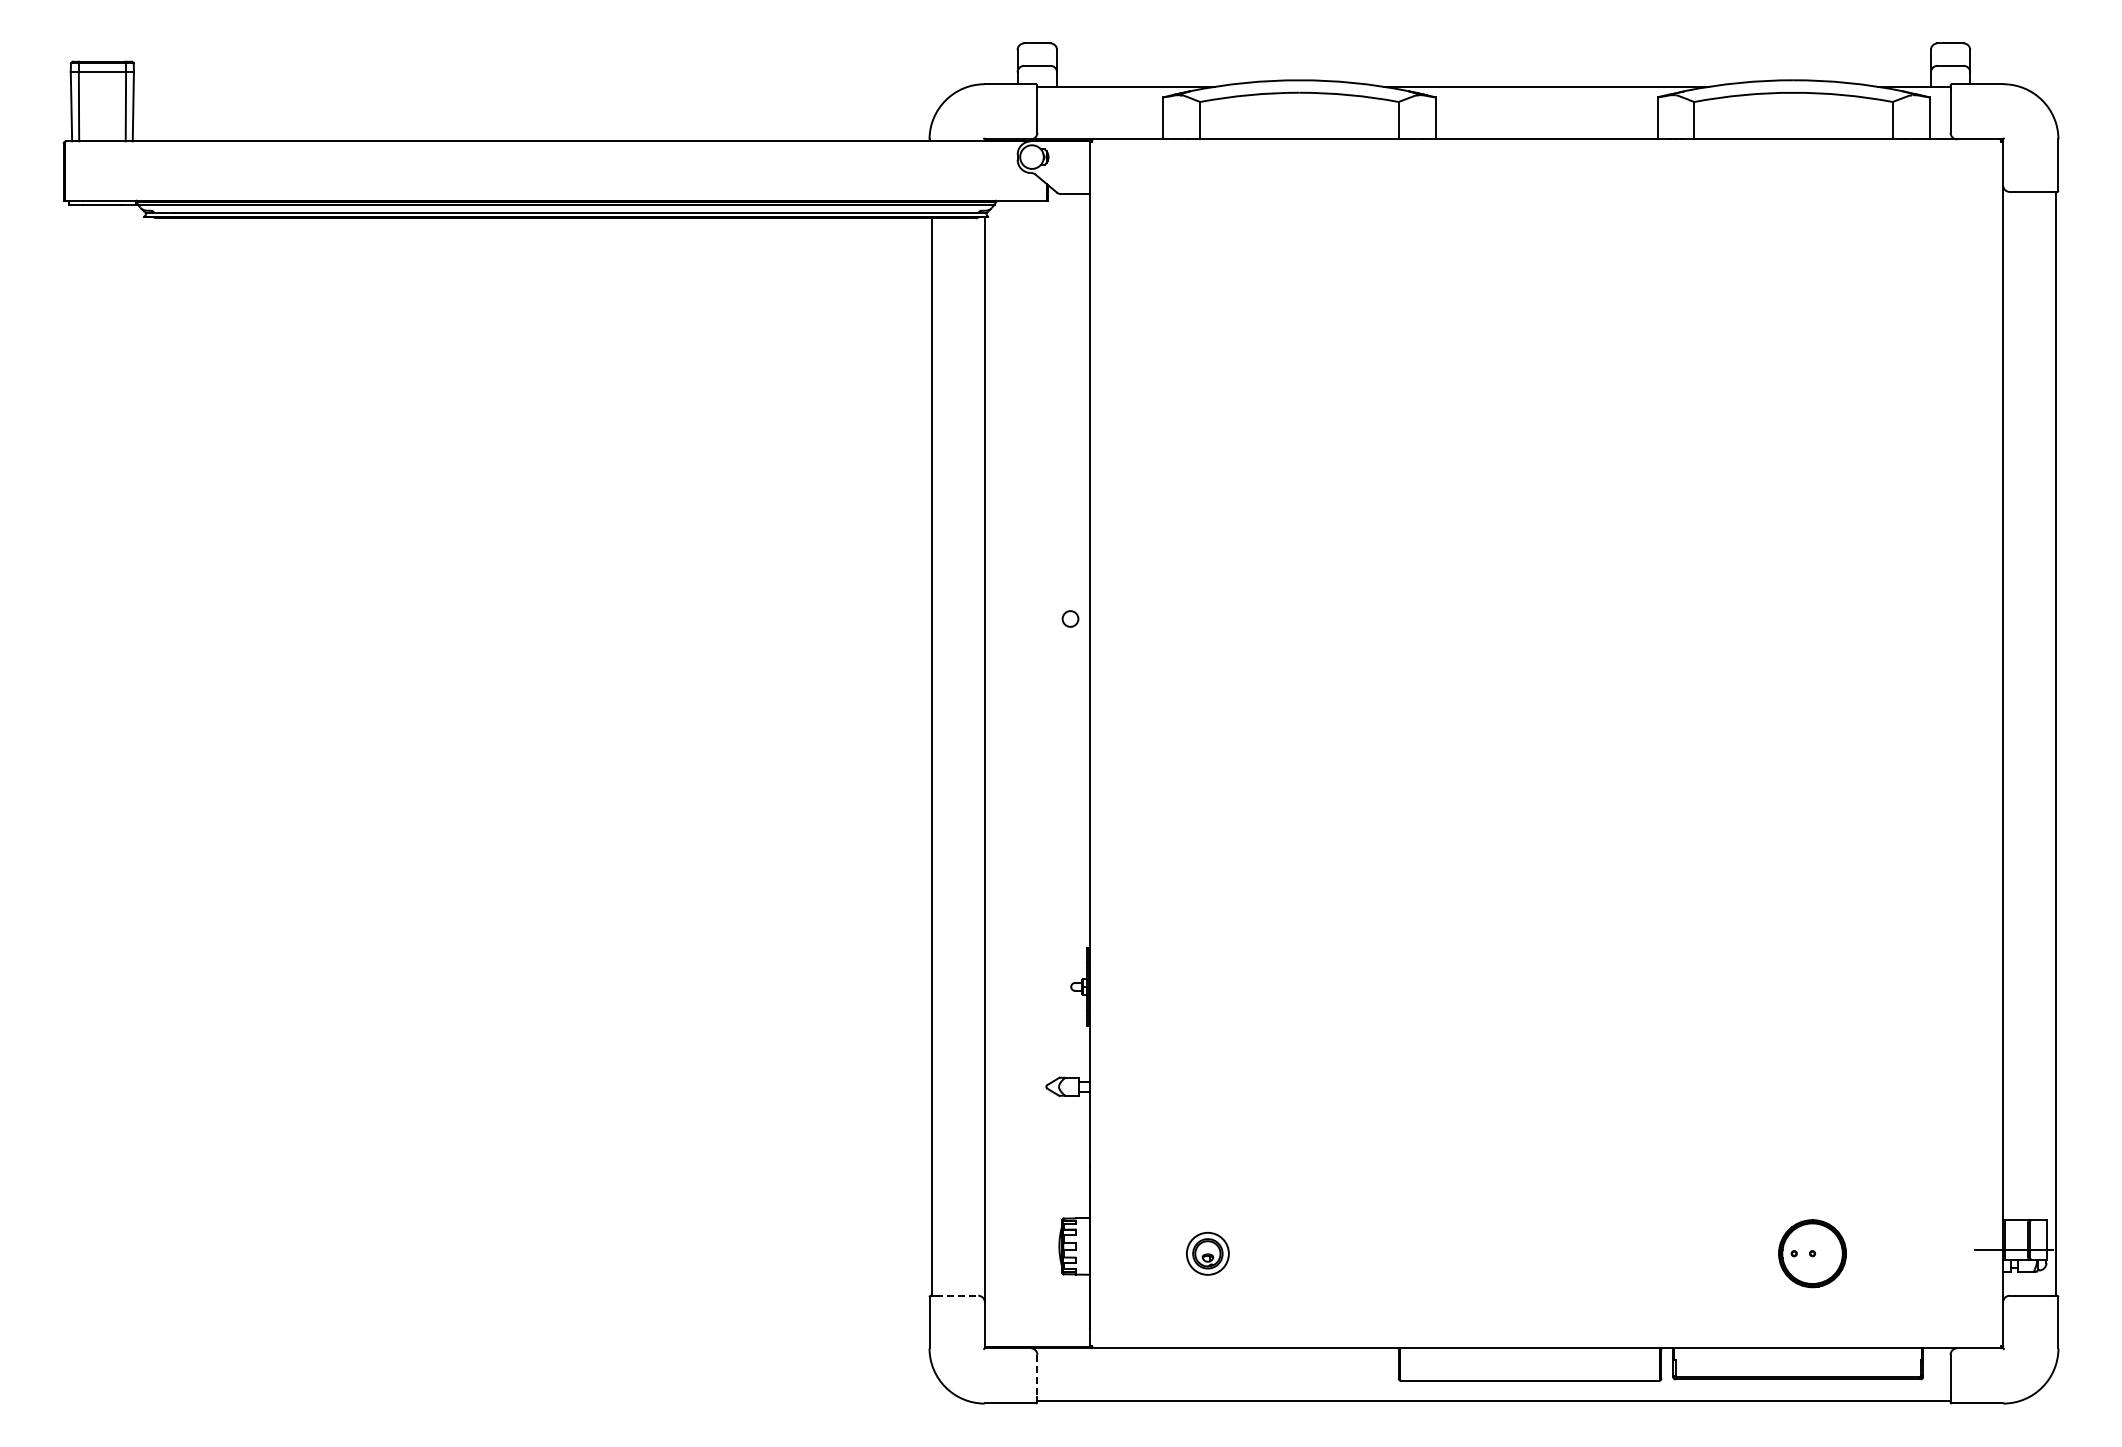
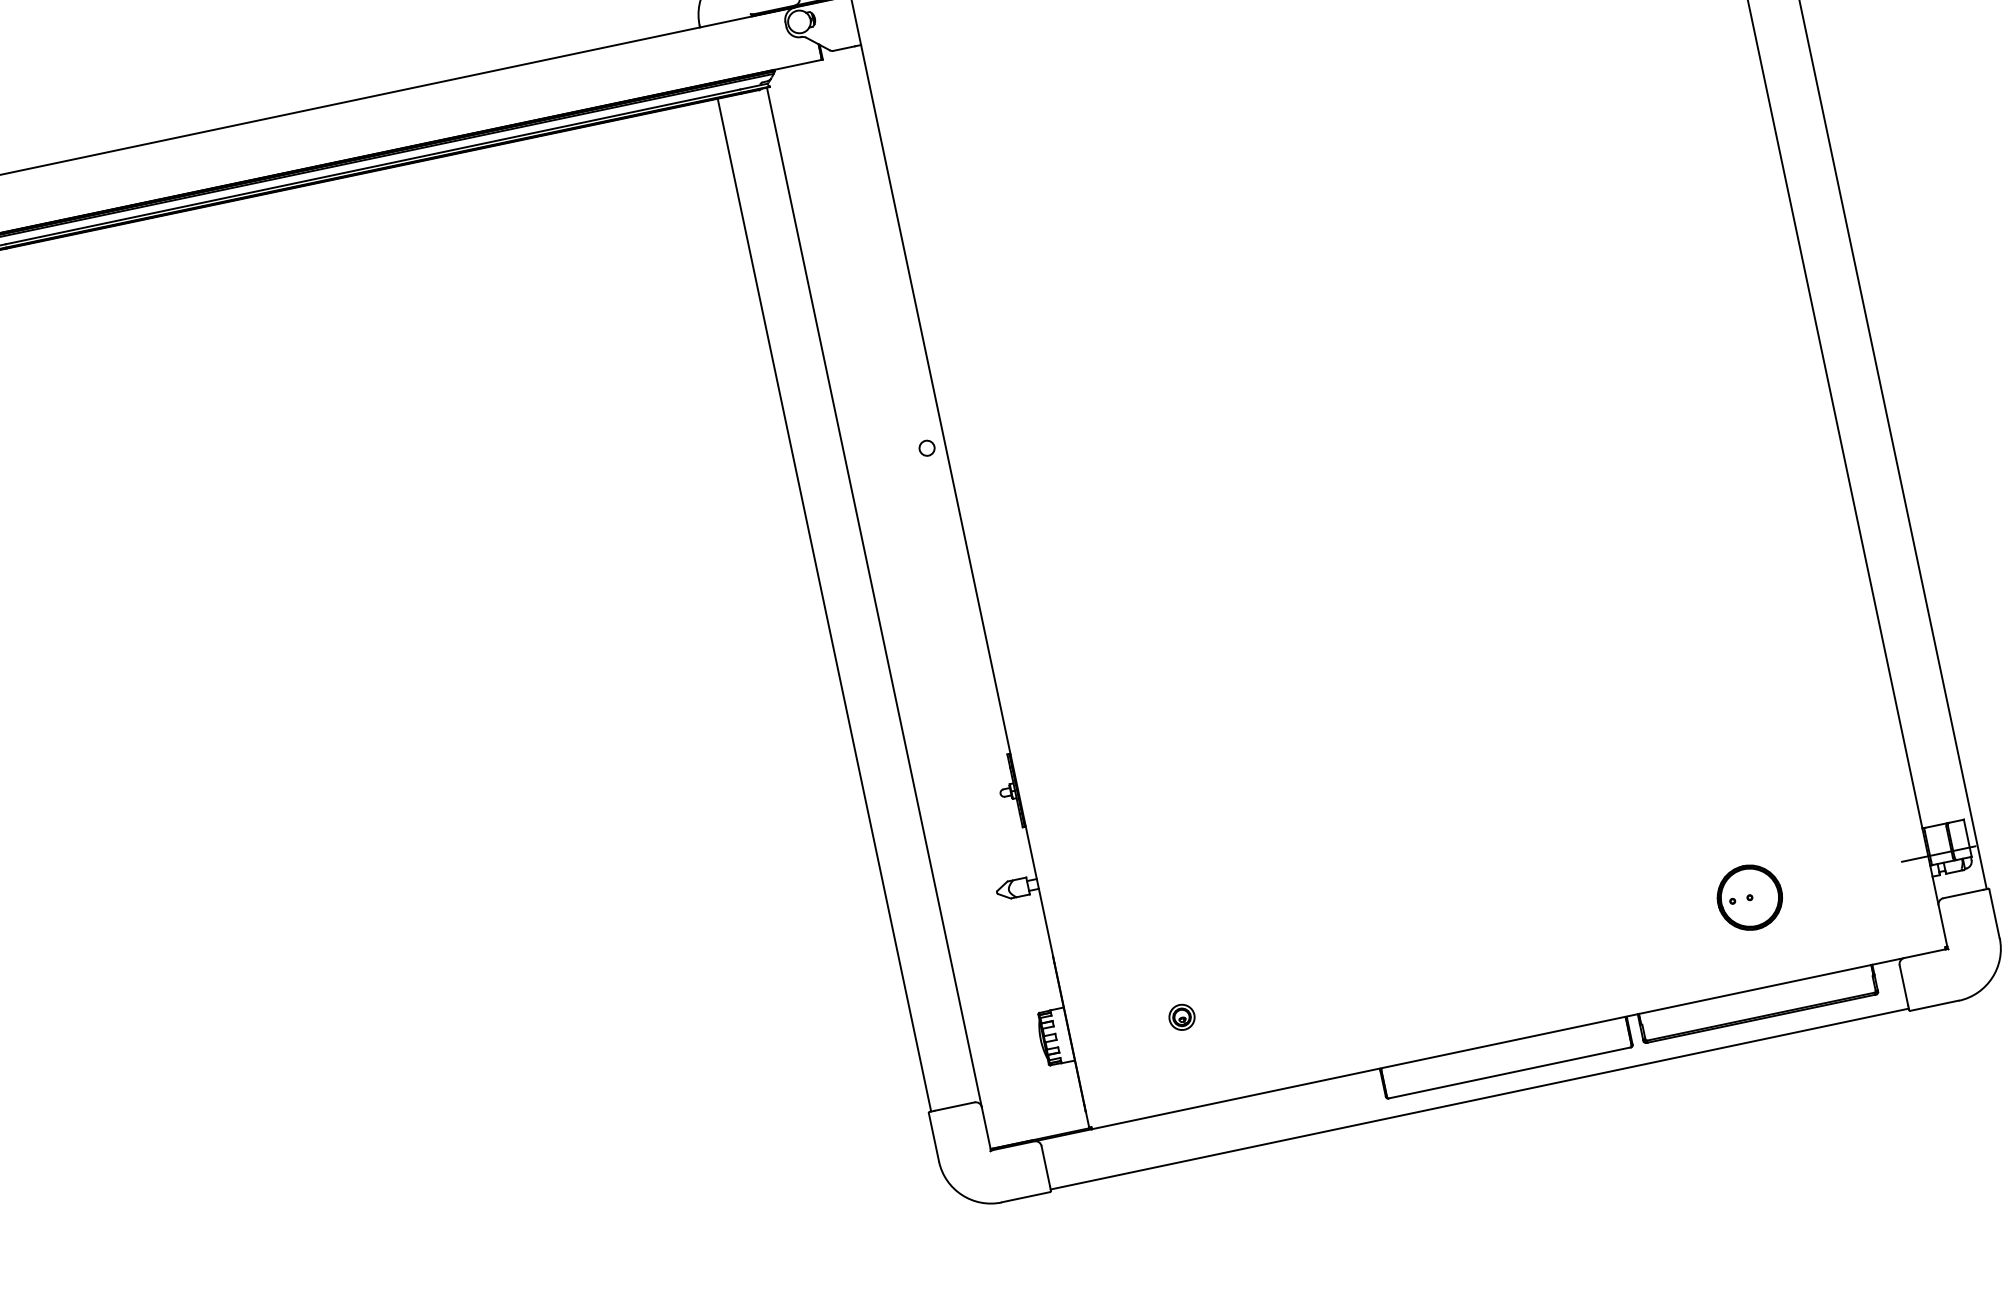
part: (1208, 1253) -> (1182, 1017), size x0.62
line: (957, 1295) -> (954, 1106), dashed -> solid
line: (1037, 1376) -> (1046, 1166), dashed -> solid

